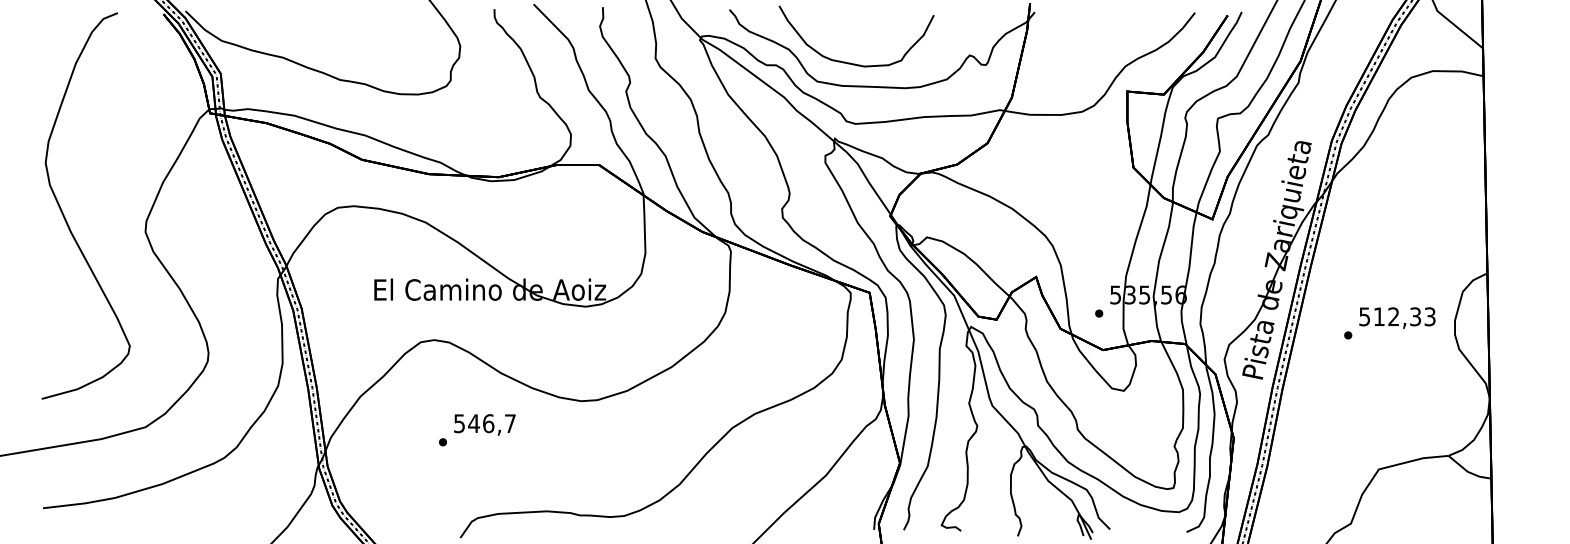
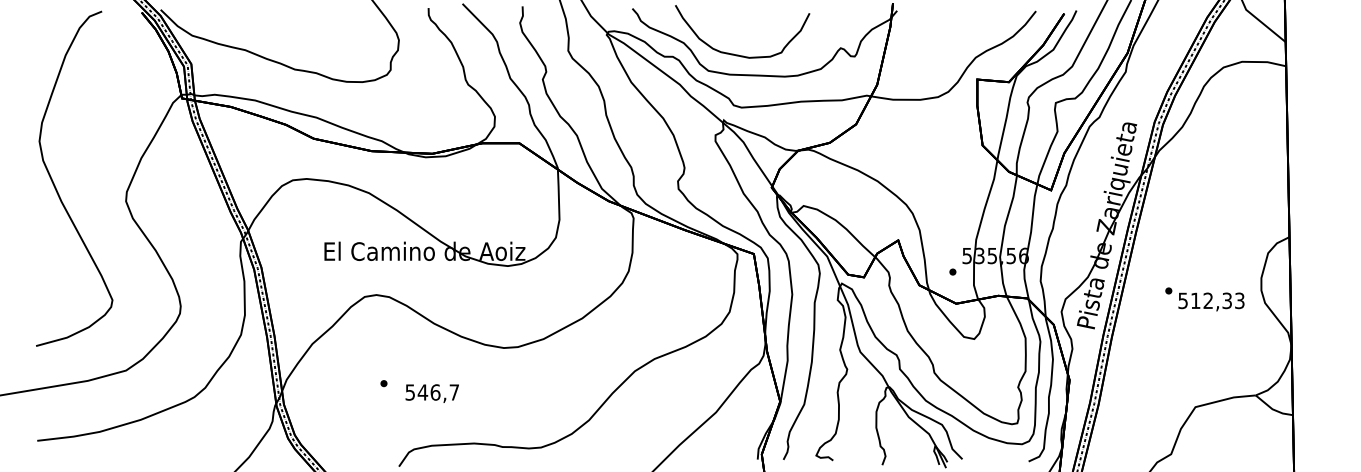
text: (1397, 317) -> (1211, 301), moved
text: (483, 424) -> (431, 393), moved

